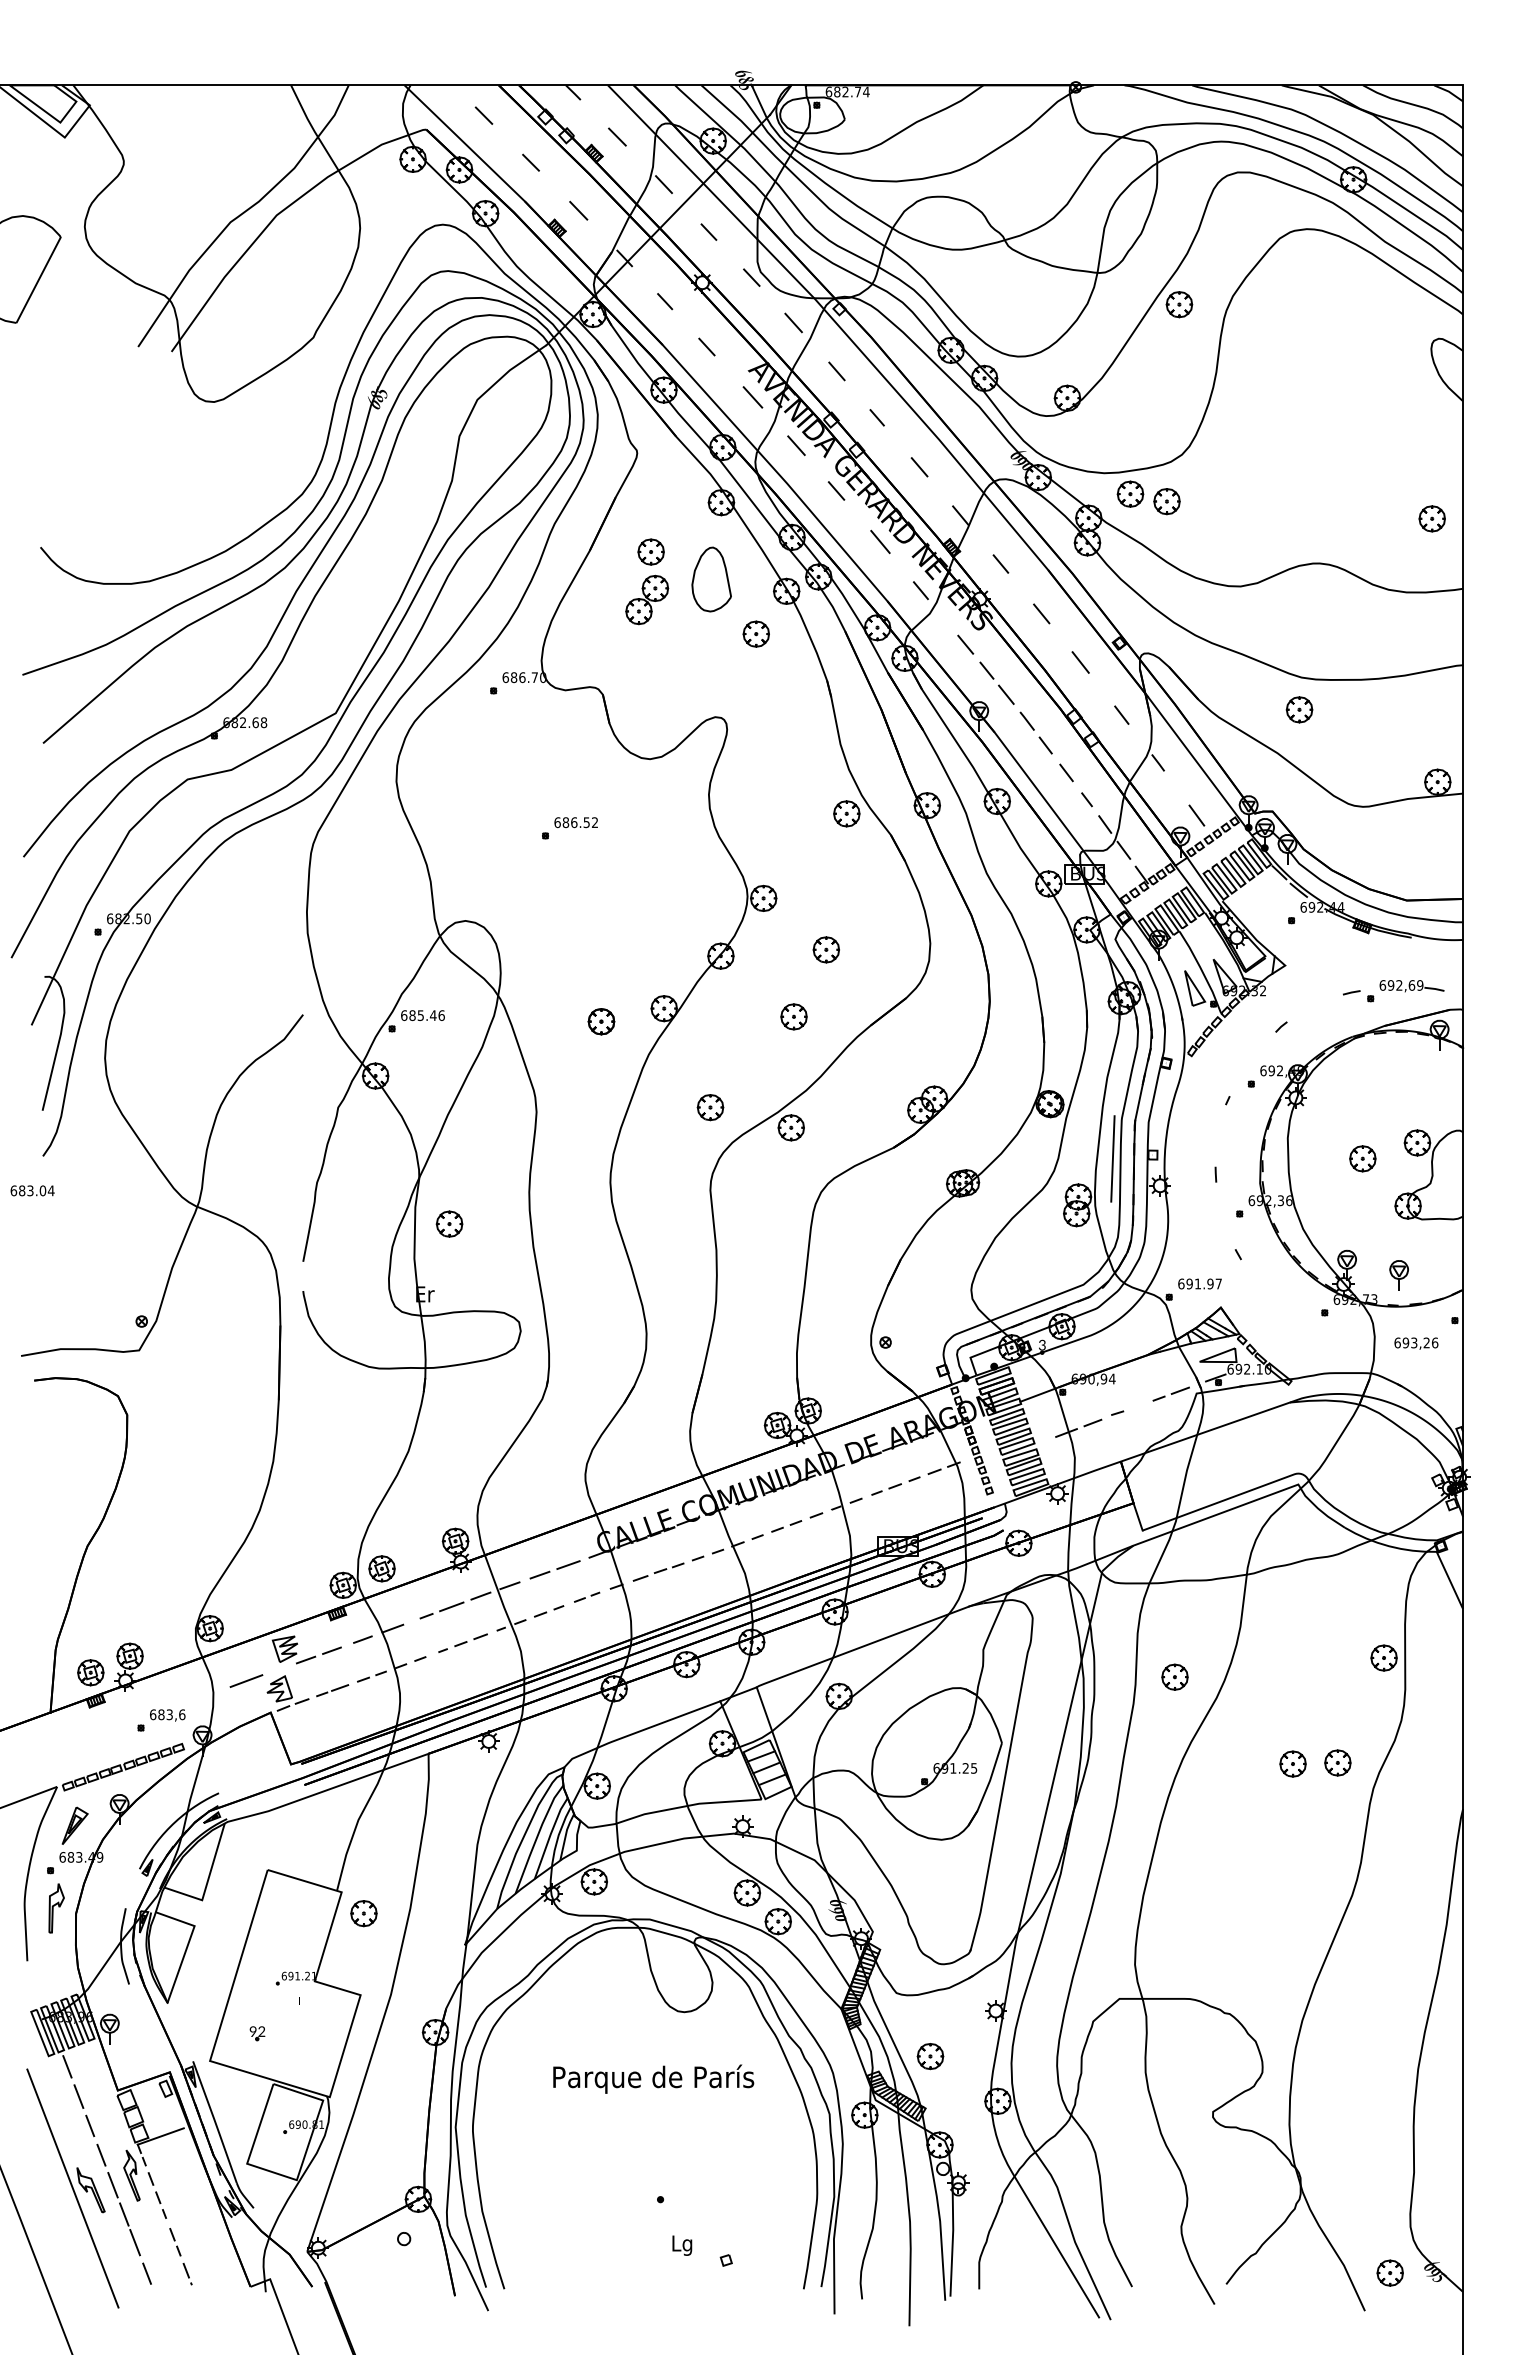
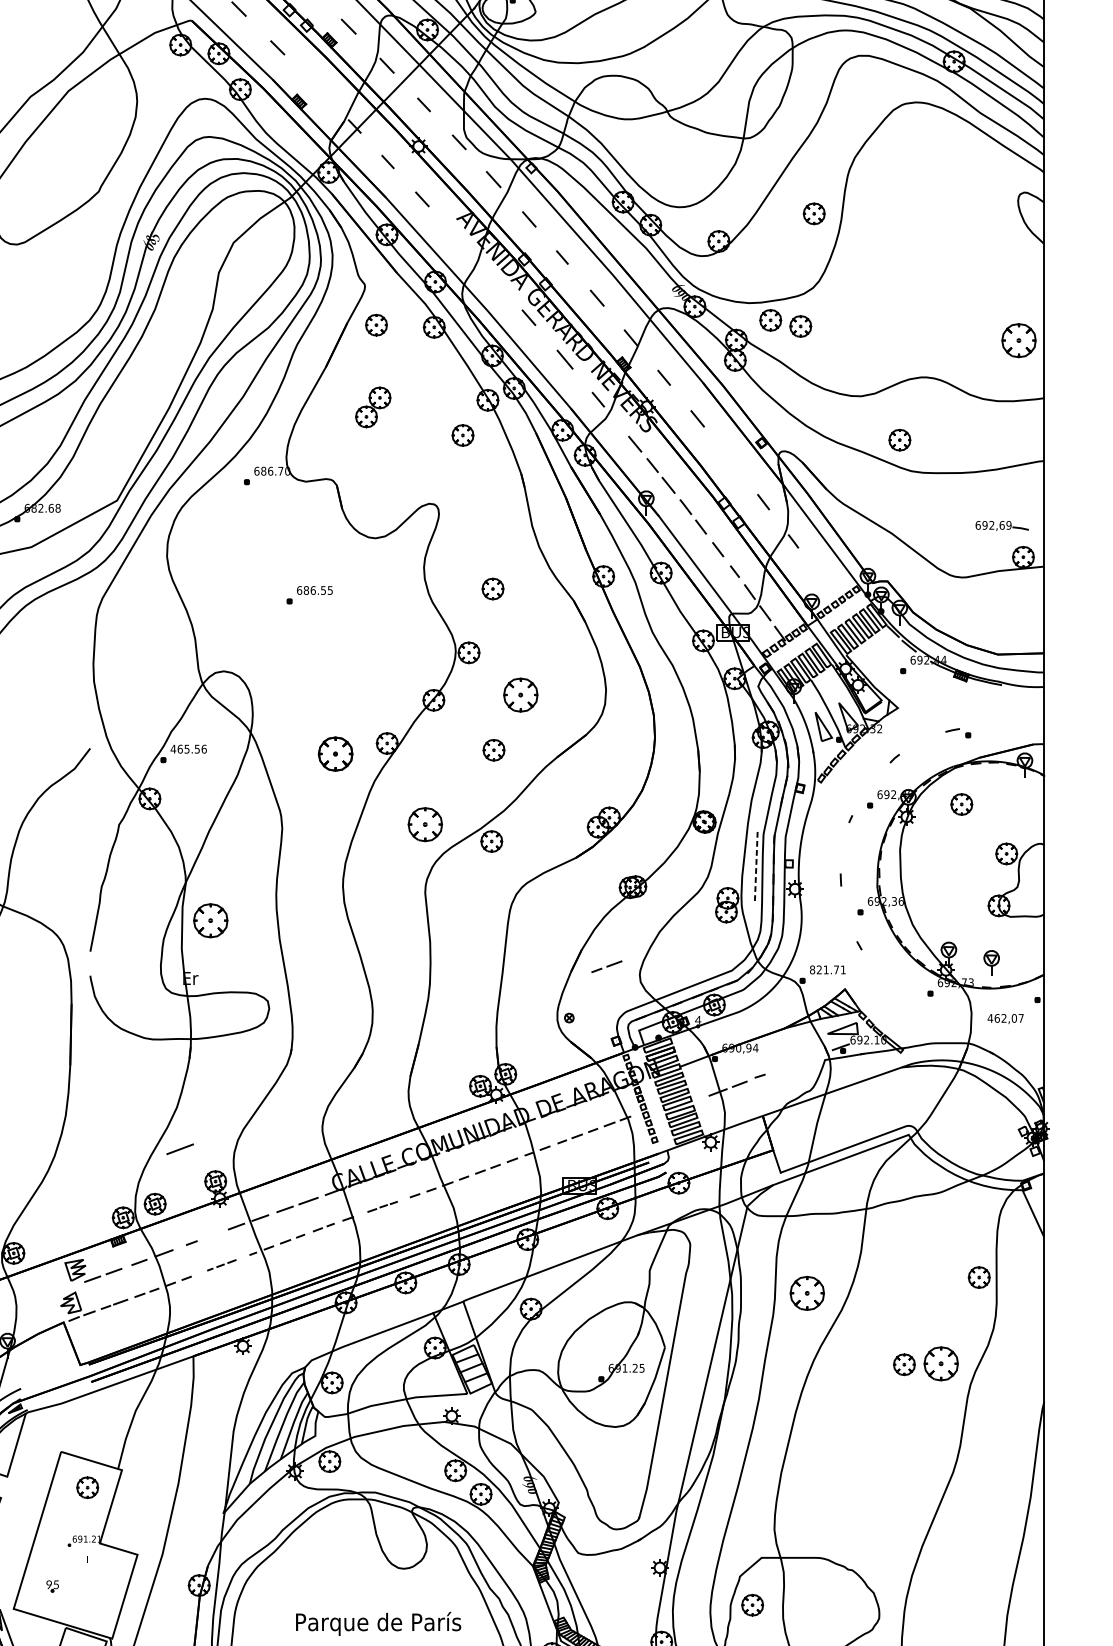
line: (578, 210) -> (316, 87), removed
part: (1179, 304) -> (814, 213), moved
line: (752, 397) -> (459, 240), removed
line: (796, 445) -> (496, 280), removed
part: (1431, 518) -> (1018, 340), size x1.6
part: (650, 551) -> (375, 324), moved
part: (711, 579) -> (426, 390), removed
line: (1080, 662) -> (729, 458), removed
part: (1299, 709) -> (899, 439), moved
part: (846, 813) -> (492, 588), moved
line: (1196, 815) -> (824, 584), removed
text: (595, 822) -> (330, 590), 686.52 -> 686.55
part: (825, 949) -> (519, 694), size x1.6
part: (1411, 986) -> (1001, 526), moved
text: (418, 1015) -> (185, 749), 685.46 -> 465.56
part: (601, 1021) -> (335, 754), size x1.6
part: (710, 1107) -> (425, 824), size x1.6
line: (1112, 1158) -> (755, 866), solid -> dashed
part: (1362, 1158) -> (961, 804), moved
part: (449, 1223) -> (210, 920), size x1.6
text: (1199, 1283) -> (827, 969), 691.97 -> 821.71
text: (1416, 1342) -> (1005, 1018), 693,26 -> 462,07
text: (1042, 1344) -> (698, 1019), 3 -> 4
line: (1170, 1393) -> (606, 966), moved
part: (658, 1571) -> (382, 1206), size x0.7
line: (451, 1606) -> (212, 1235), removed
part: (462, 1642) -> (221, 1264), size x0.7
part: (1174, 1676) -> (806, 1292), size x1.6
line: (246, 1680) -> (180, 1148), moved
part: (1337, 1762) -> (940, 1363), size x1.6
part: (363, 1913) -> (87, 1487), moved
text: (261, 2031) -> (56, 1584), 92 -> 95
part: (930, 2056) -> (752, 1605), moved

